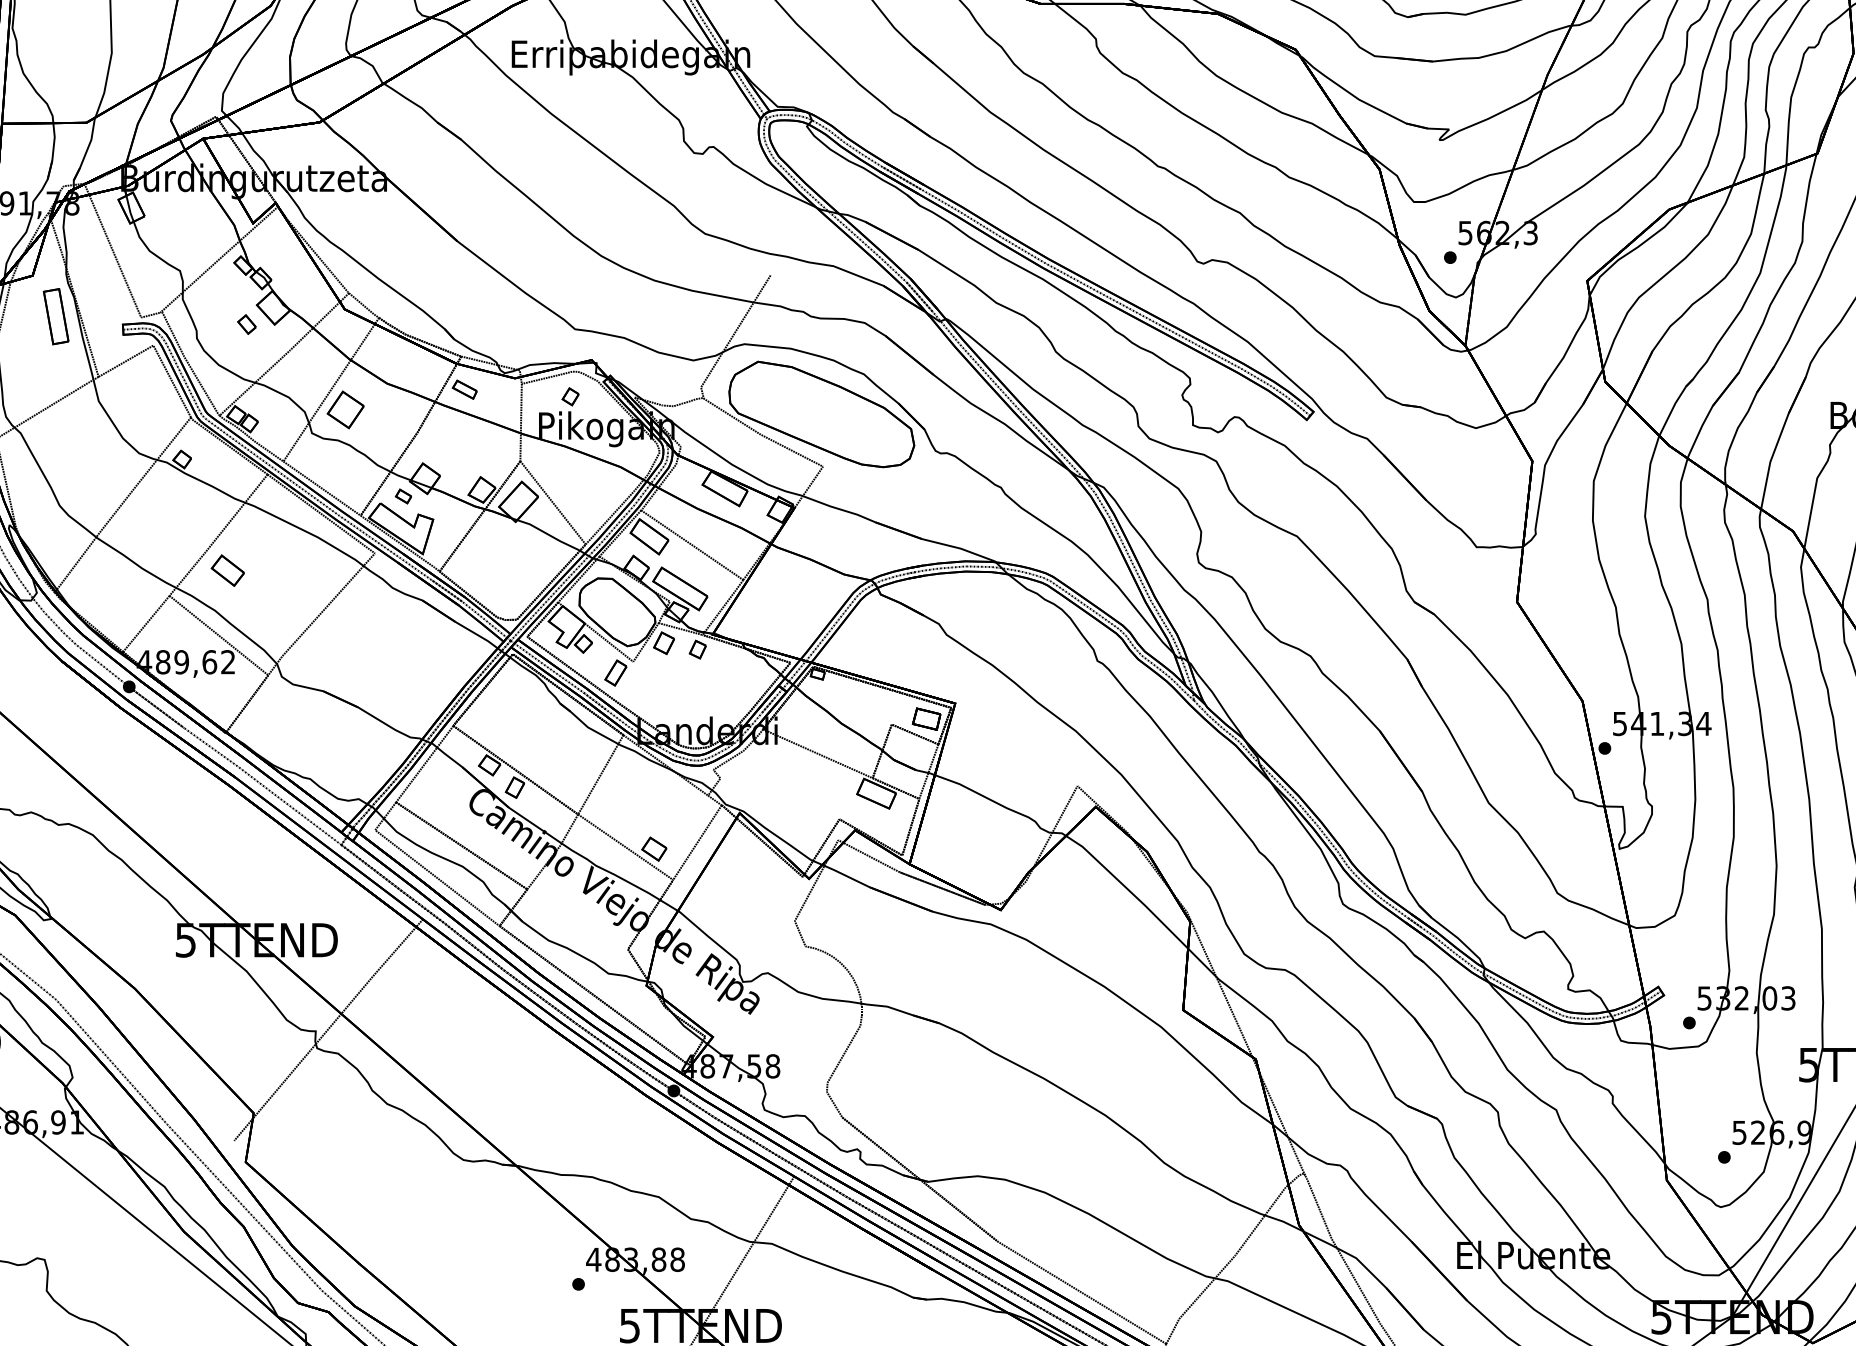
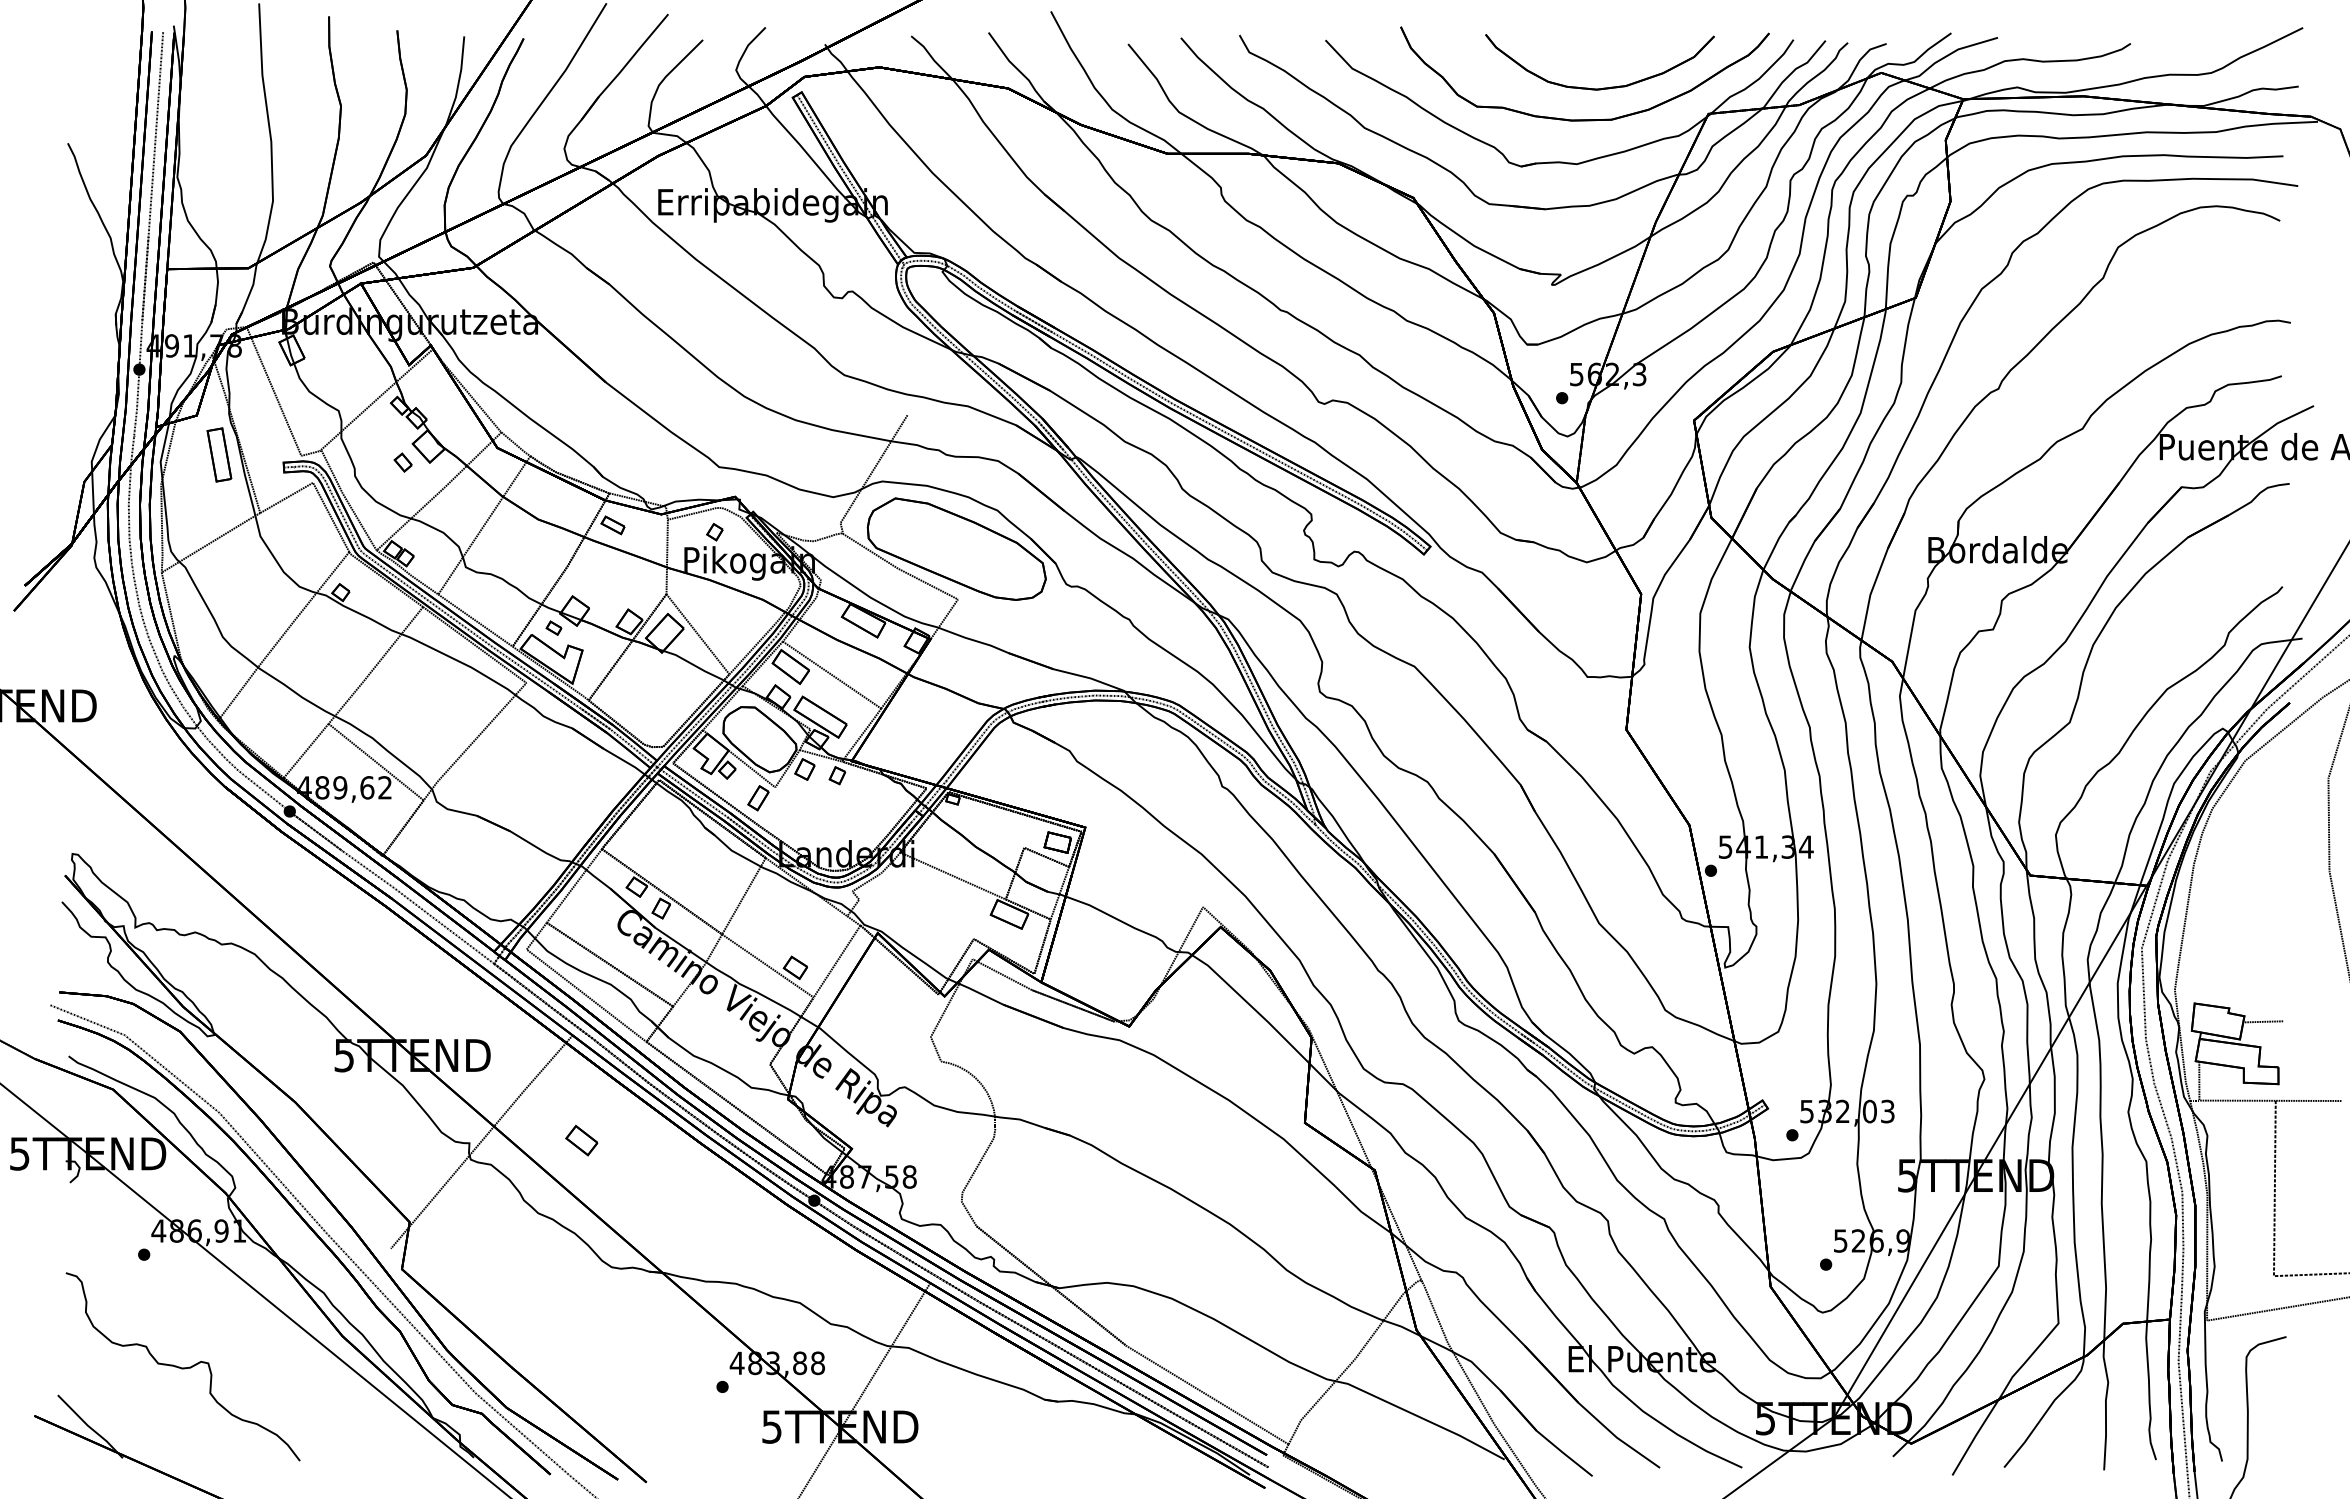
part: (345, 409) -> (498, 544), removed
part: (227, 570) -> (581, 1140), moved

